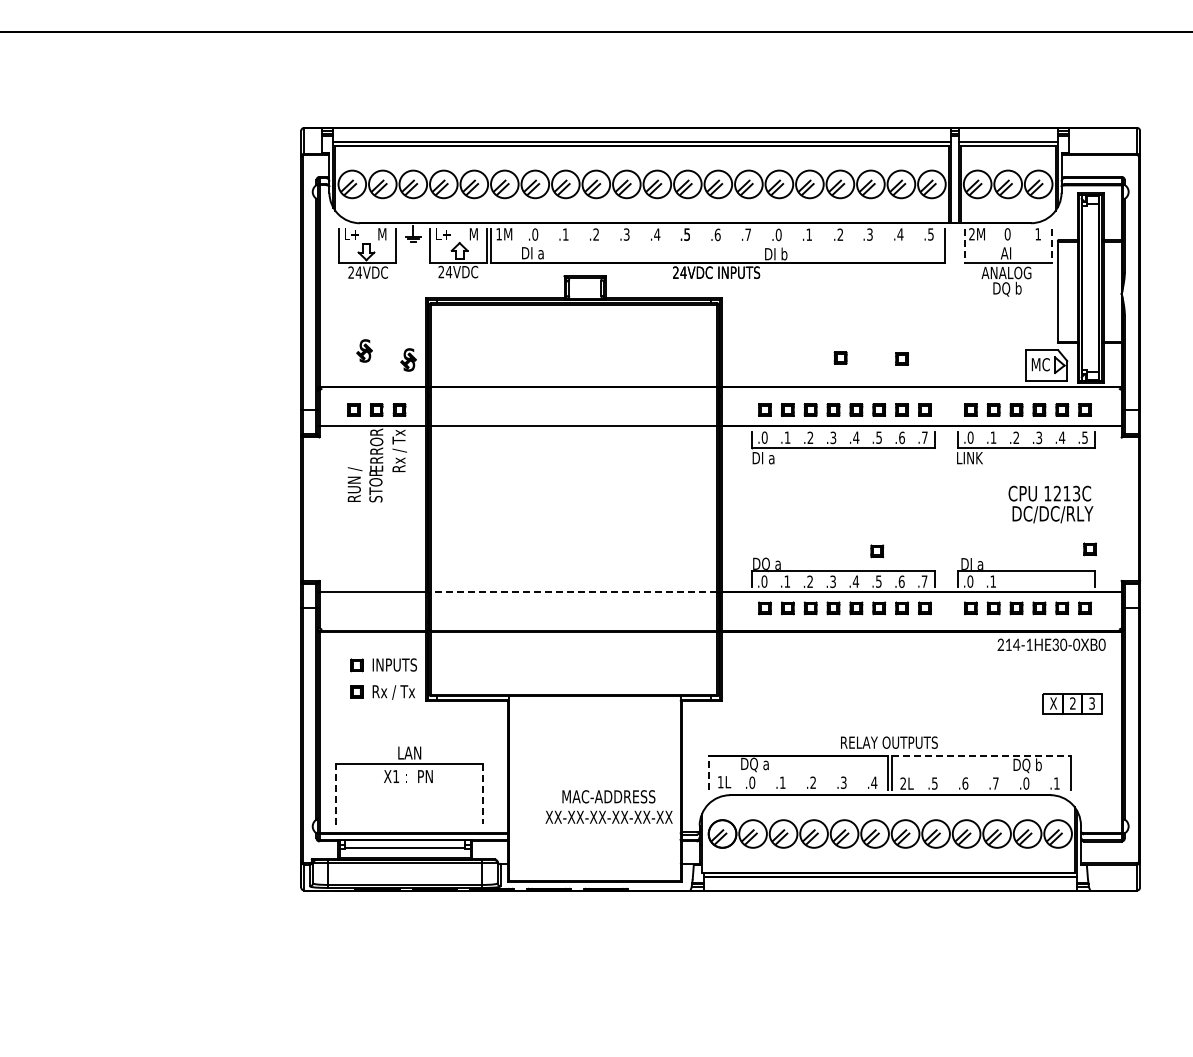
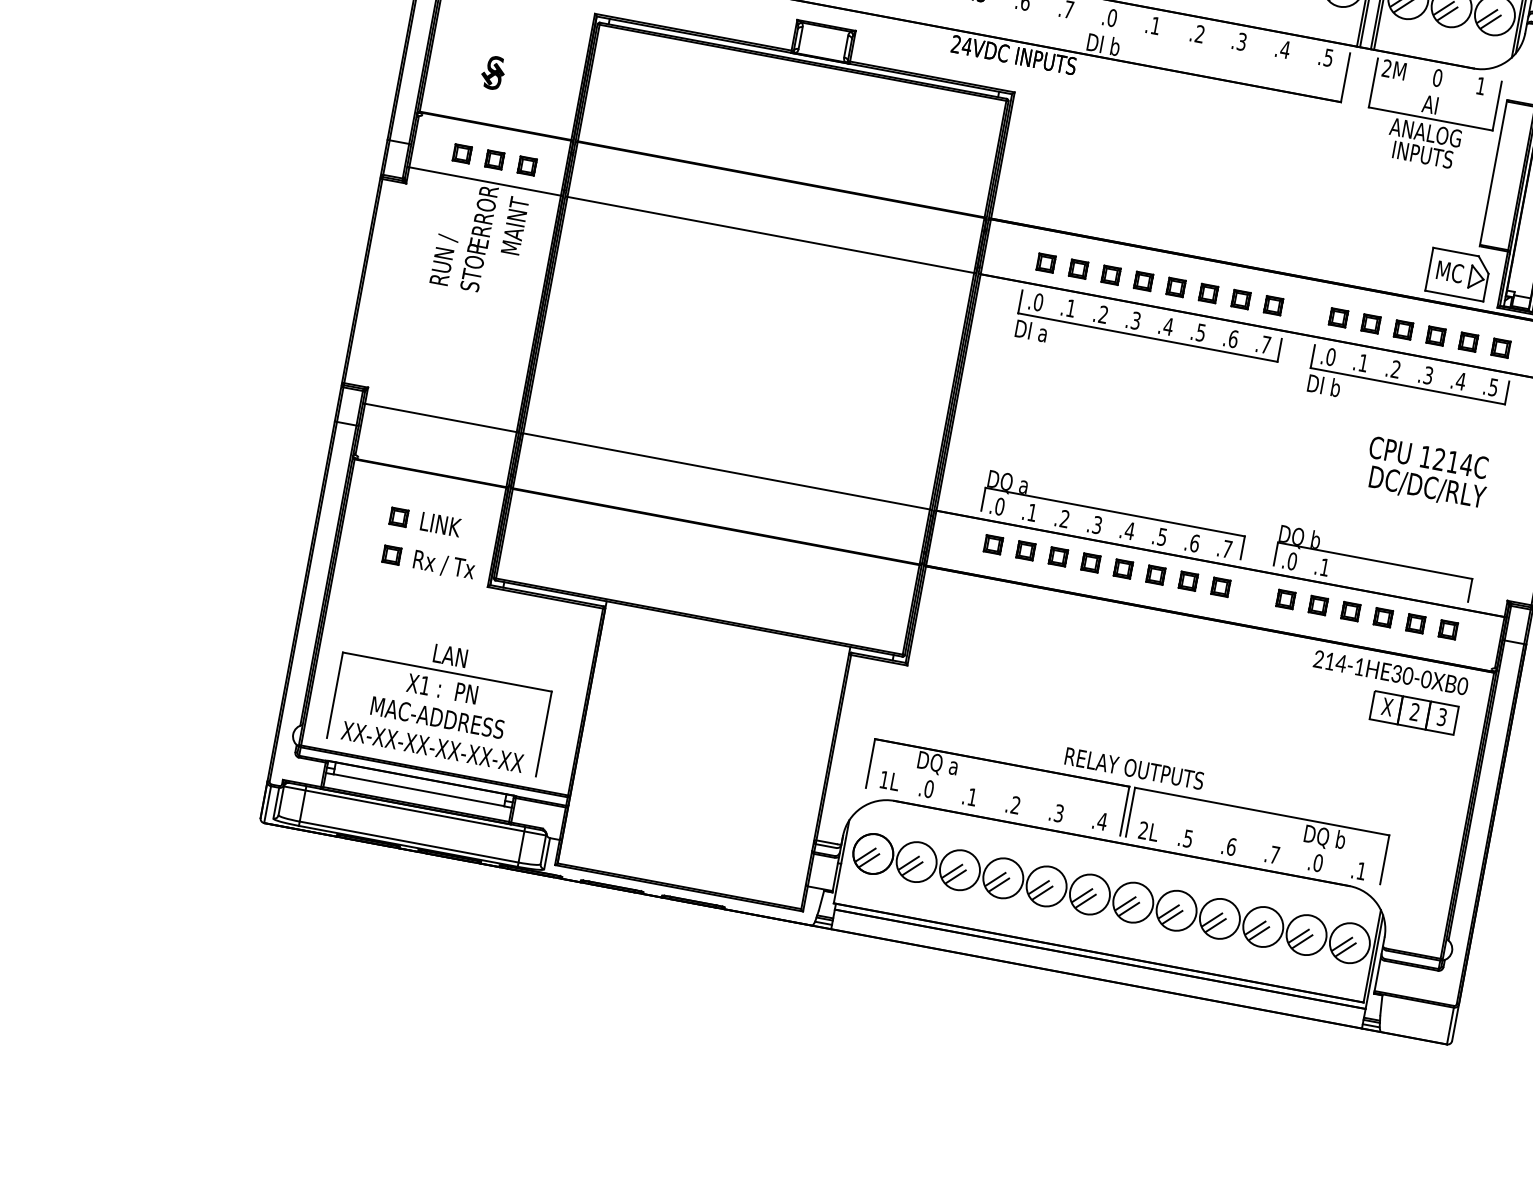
line: (964, 246) -> (1373, 83), dashed -> solid
line: (1051, 246) -> (1496, 106), dashed -> solid
text: (1007, 288) -> (1423, 154), DQ b -> INPUTS
part: (840, 357) -> (1167, 208), removed
part: (901, 358) -> (1253, 226), removed
part: (408, 359) -> (553, 96), removed
text: (399, 449) -> (516, 222), Rx / Tx -> MAINT
text: (969, 457) -> (1324, 384), LINK -> DI b
text: (1076, 493) -> (1466, 464), 1213C -> 1214C
part: (1089, 549) -> (1470, 547), removed
part: (877, 551) -> (1168, 493), removed
text: (972, 564) -> (1299, 537), DI a -> DQ b
line: (573, 592) -> (725, 471), dashed -> solid
text: (395, 664) -> (453, 526), INPUTS -> LINK
part: (1072, 703) -> (1414, 711), moved
line: (981, 755) -> (1261, 811), dashed -> solid
line: (709, 772) -> (871, 763), dashed -> solid
line: (336, 794) -> (335, 695), dashed -> solid
line: (483, 794) -> (544, 734), dashed -> solid
text: (608, 806) -> (434, 731), moved

